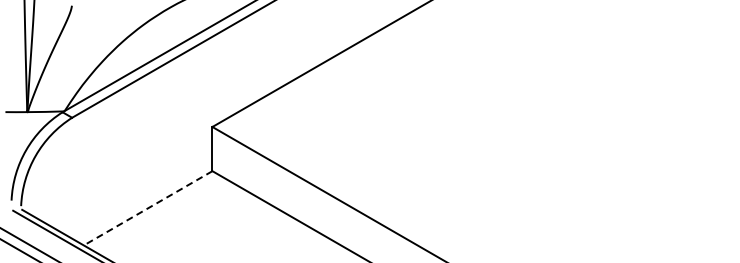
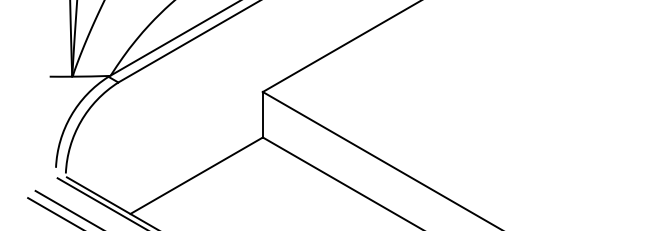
line: (147, 208) -> (195, 175), dashed -> solid

